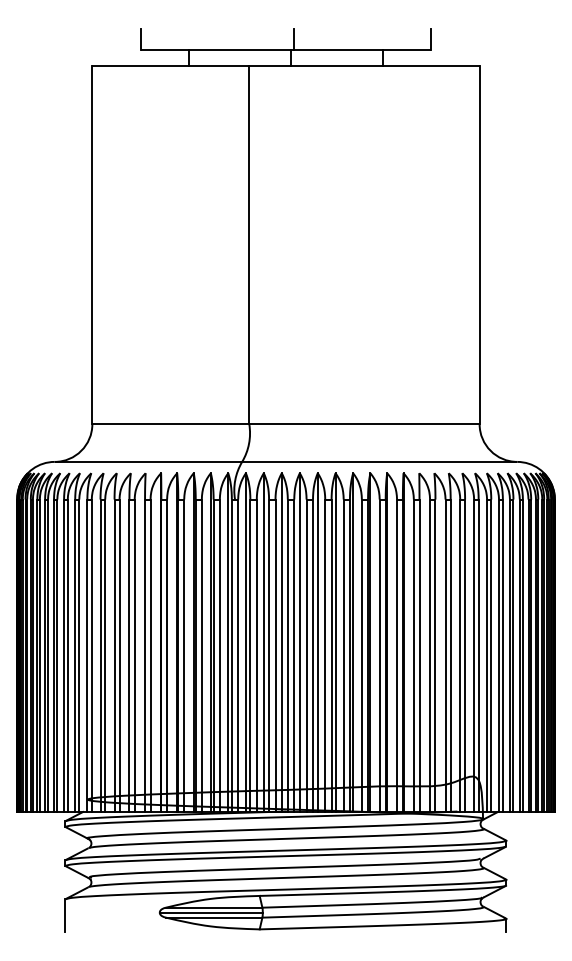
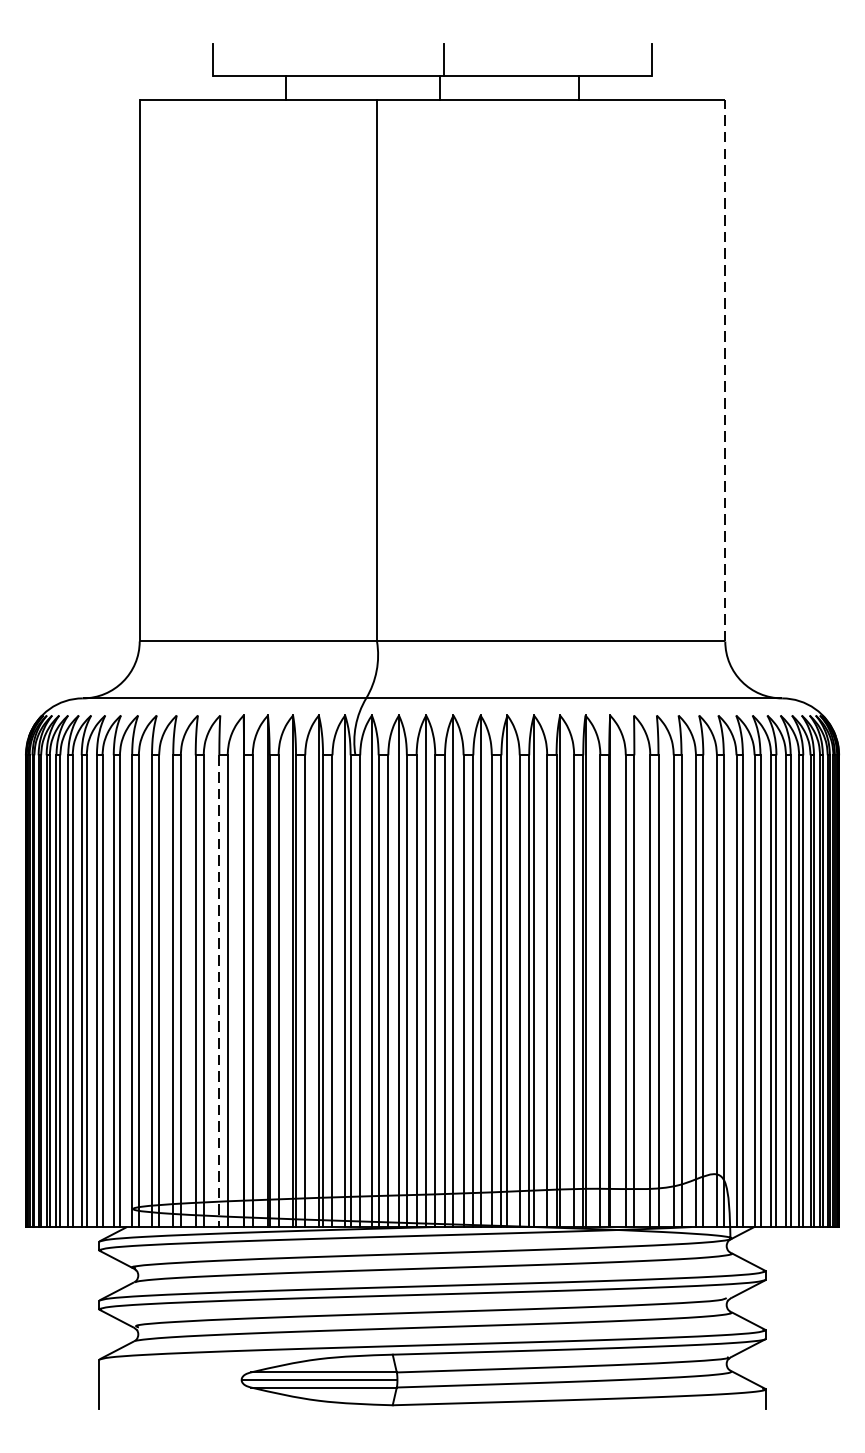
line: (479, 244) -> (725, 369), solid -> dashed
line: (145, 655) -> (220, 991), solid -> dashed

